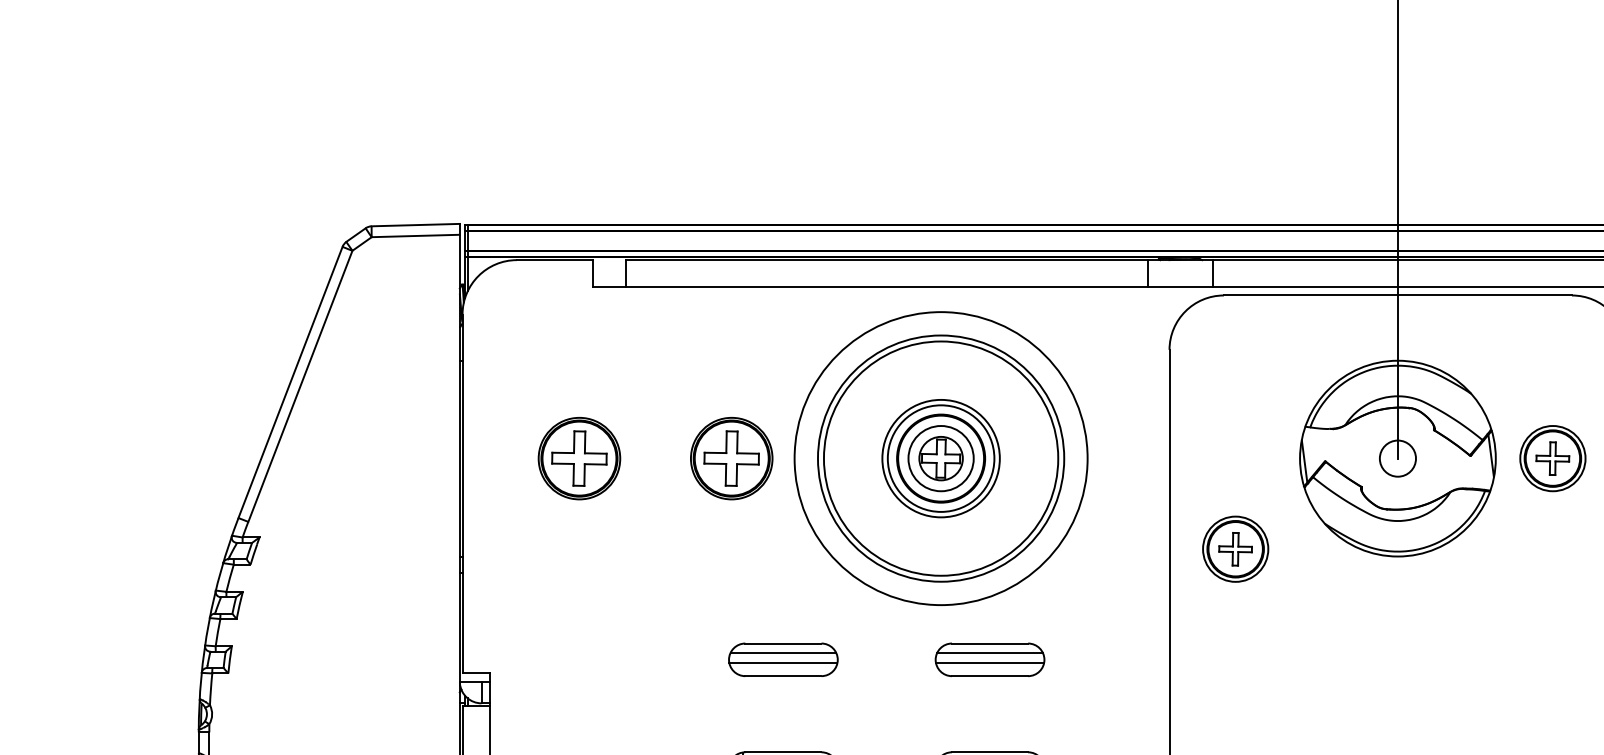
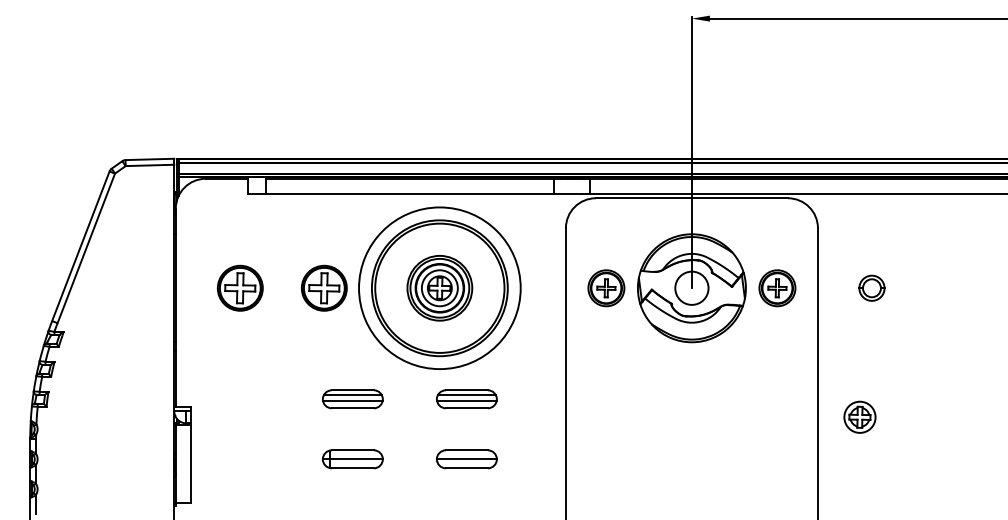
circle: (1397, 457) -> (691, 287), size x1.67
part: (1235, 549) -> (606, 288), moved

